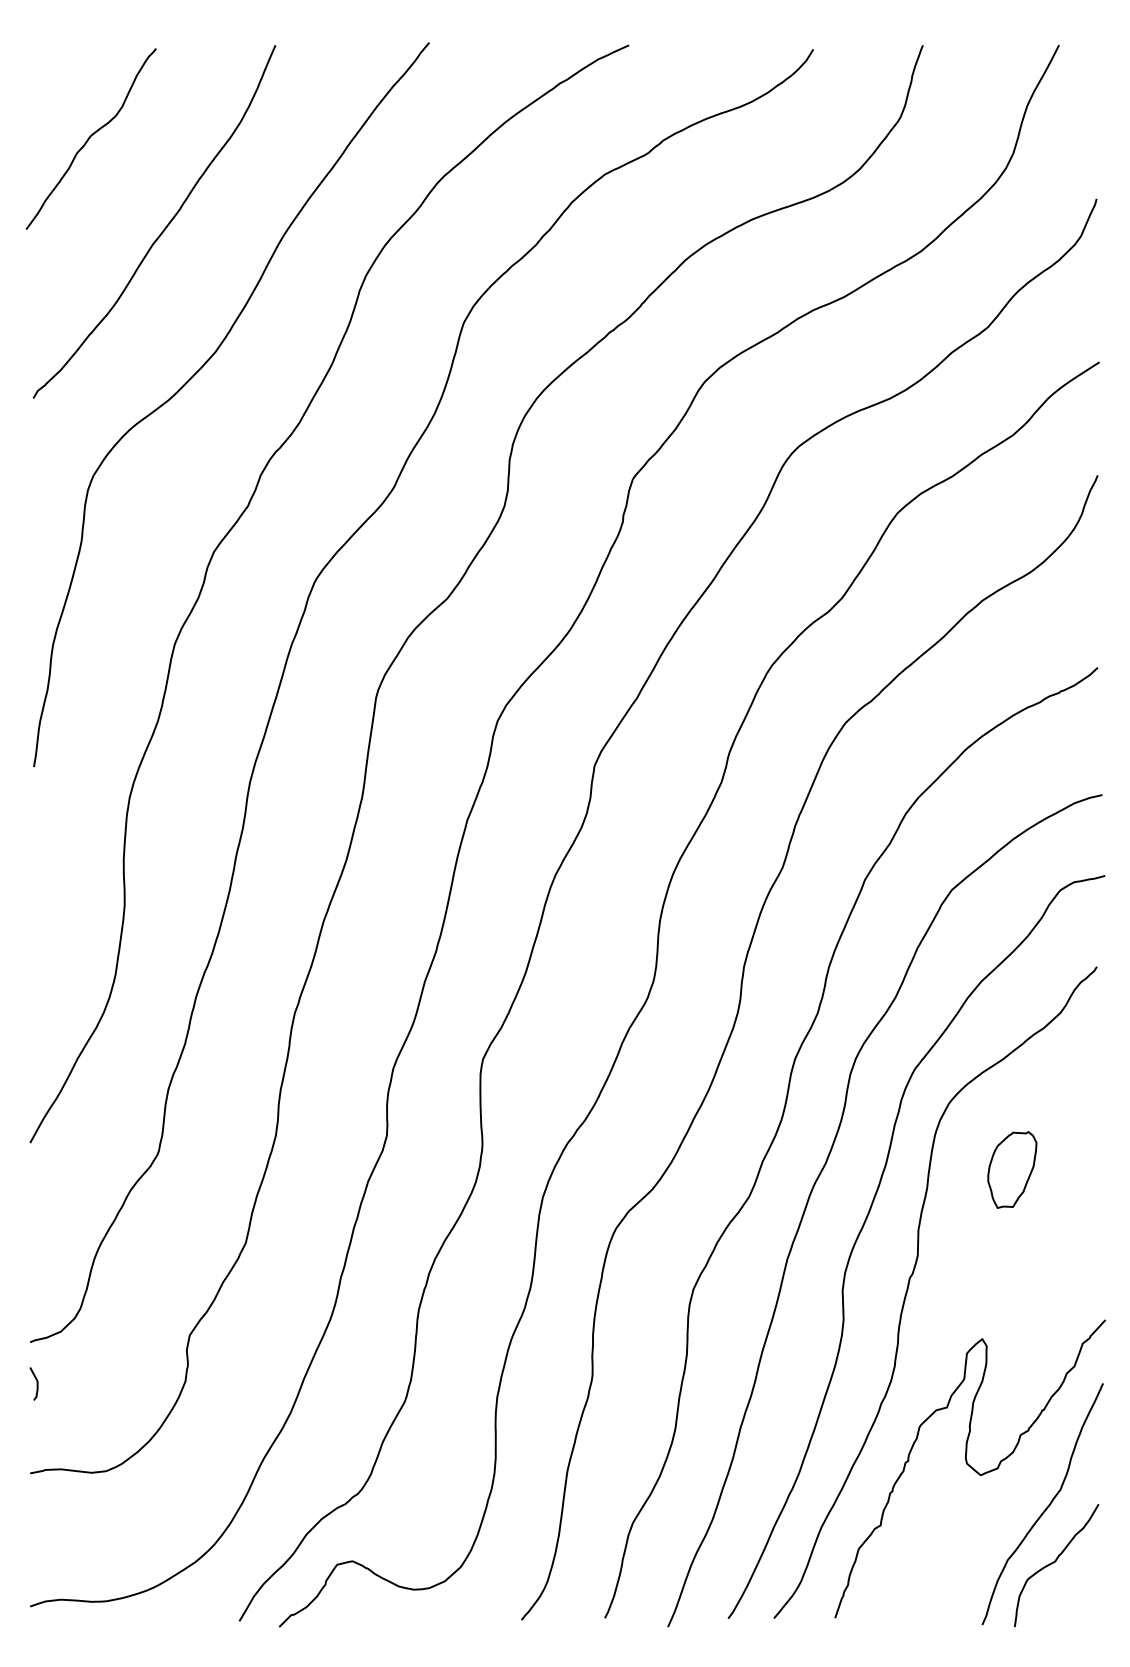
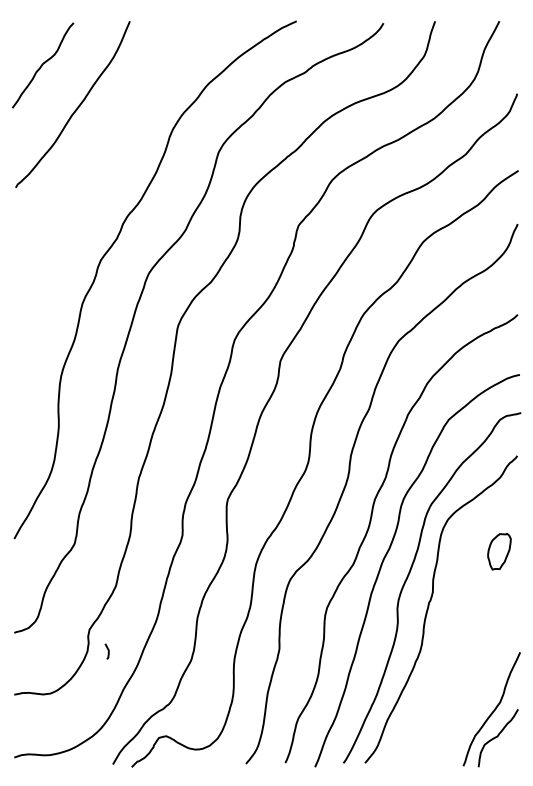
curve: (200, 372) -> (94, 175), removed
part: (1012, 1169) -> (499, 551), moved
line: (34, 1383) -> (107, 651), moved
curve: (970, 1468) -> (457, 692), removed

